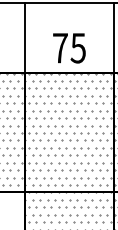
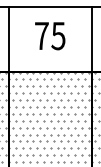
text: (69, 48) -> (50, 36), moved

